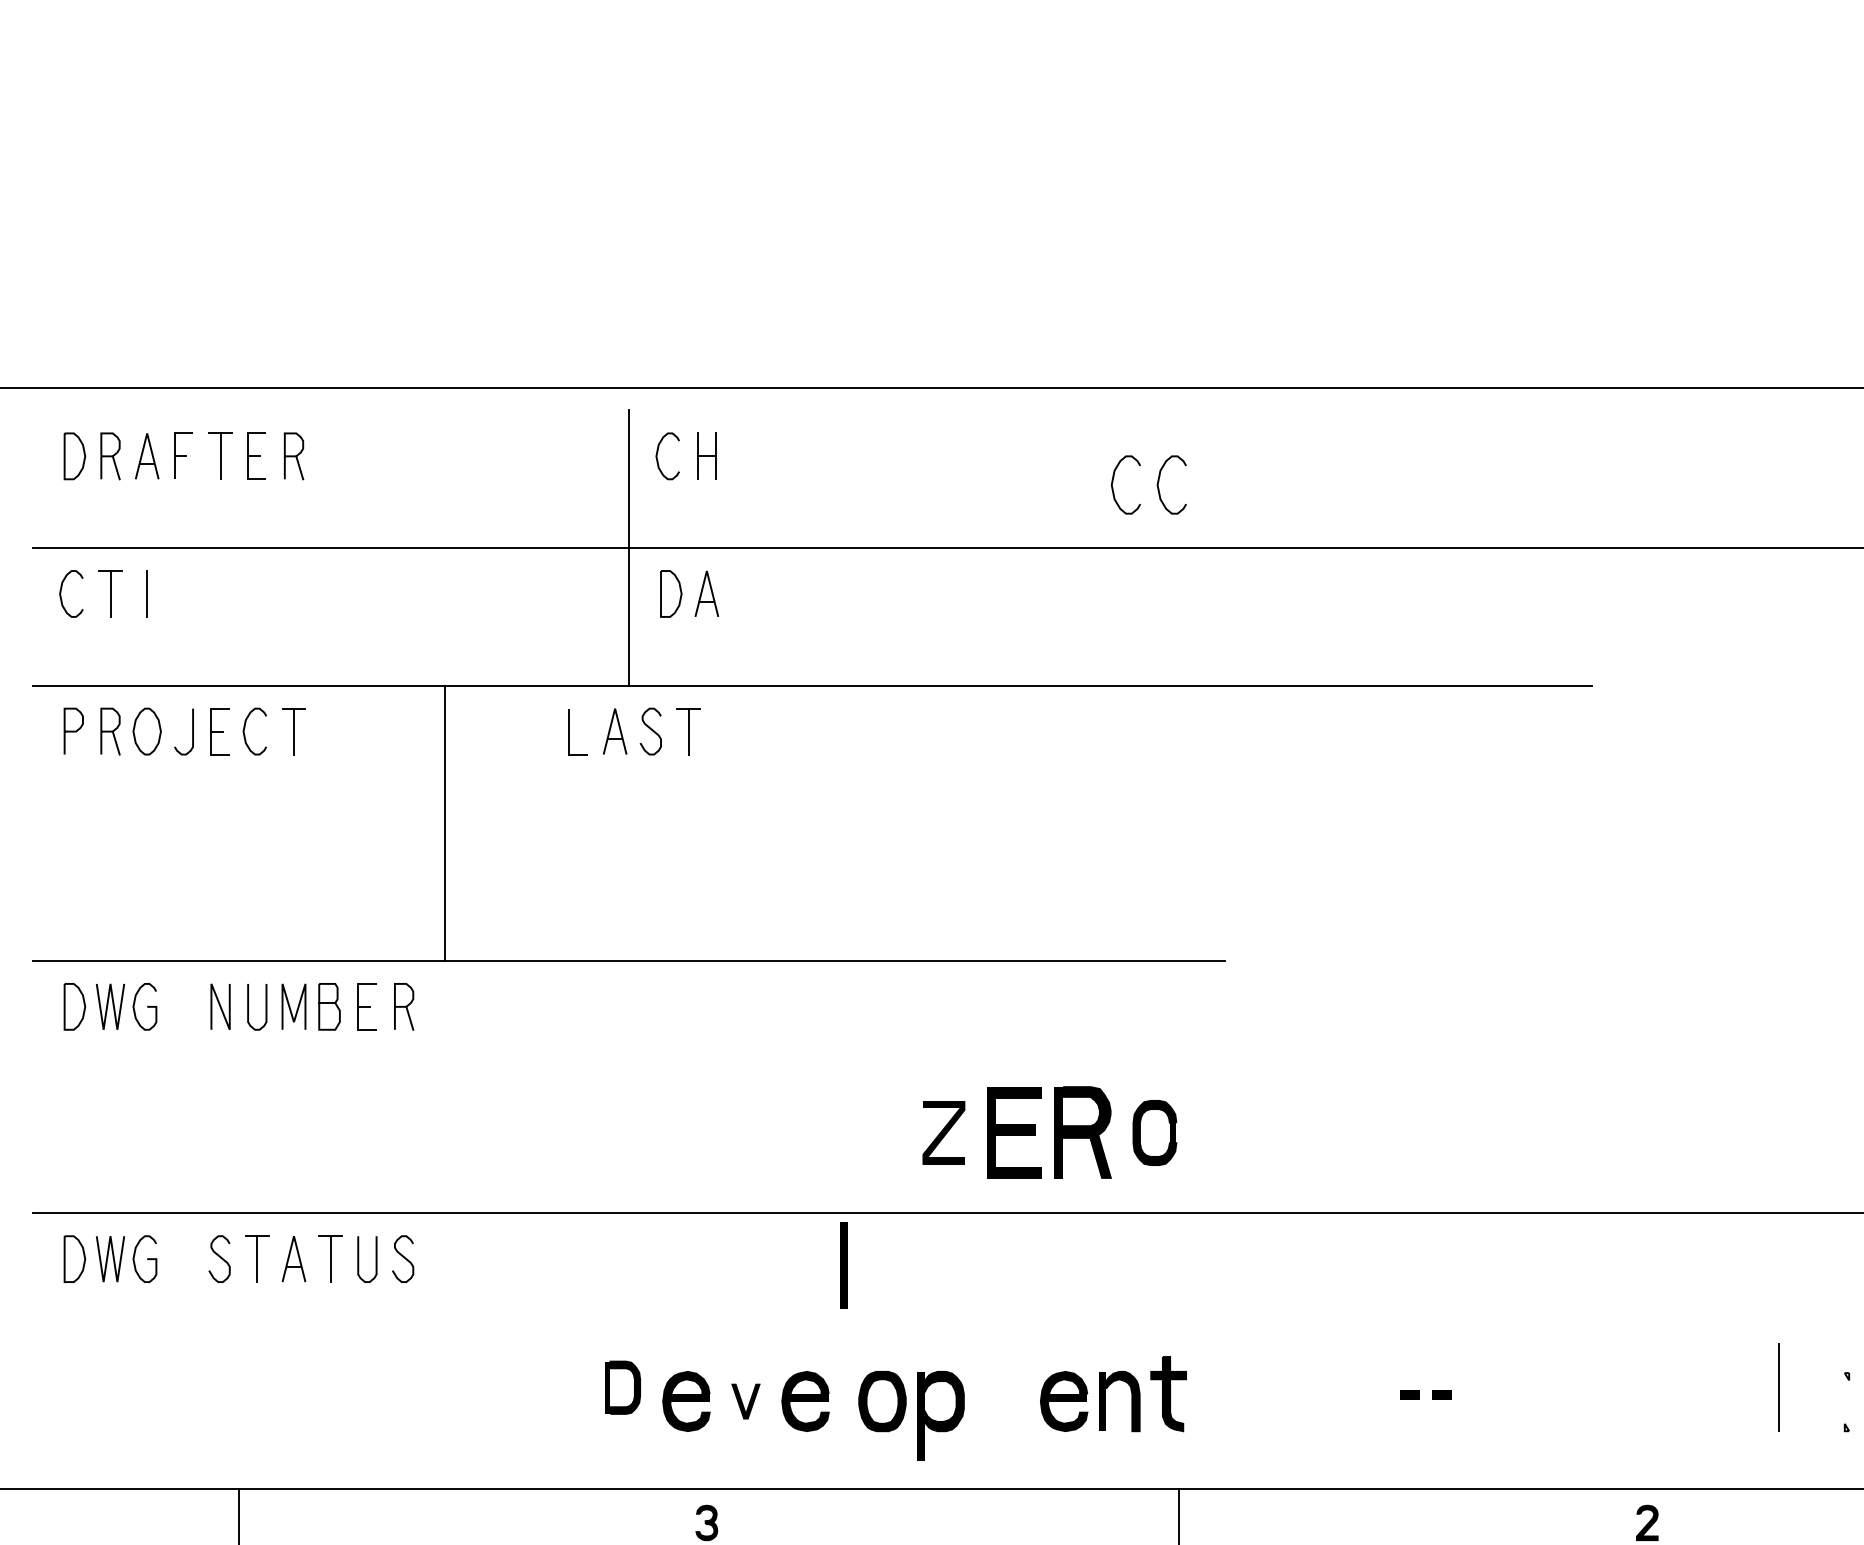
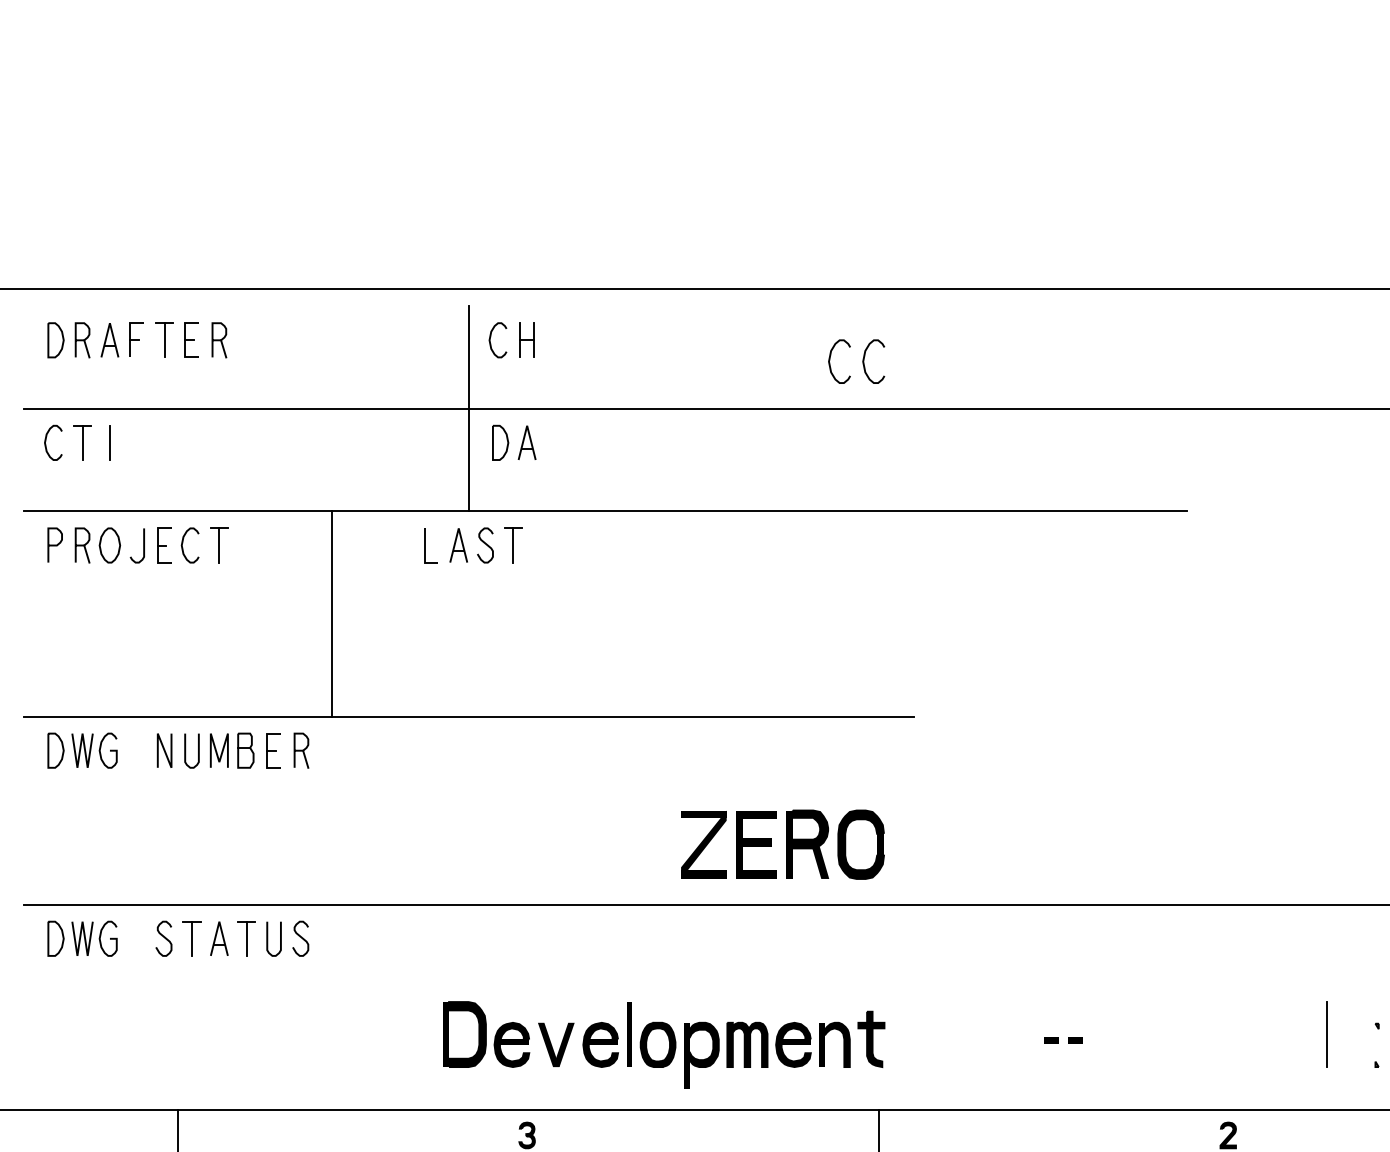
part: (943, 1132) -> (703, 844), size x1.43
part: (1154, 1132) -> (860, 844), size x1.43
part: (843, 1265) -> (629, 1034), moved
part: (622, 1387) -> (464, 1034), size x1.67
part: (745, 1401) -> (555, 1044), size x1.67
part: (1002, 1401) -> (747, 1044), added

